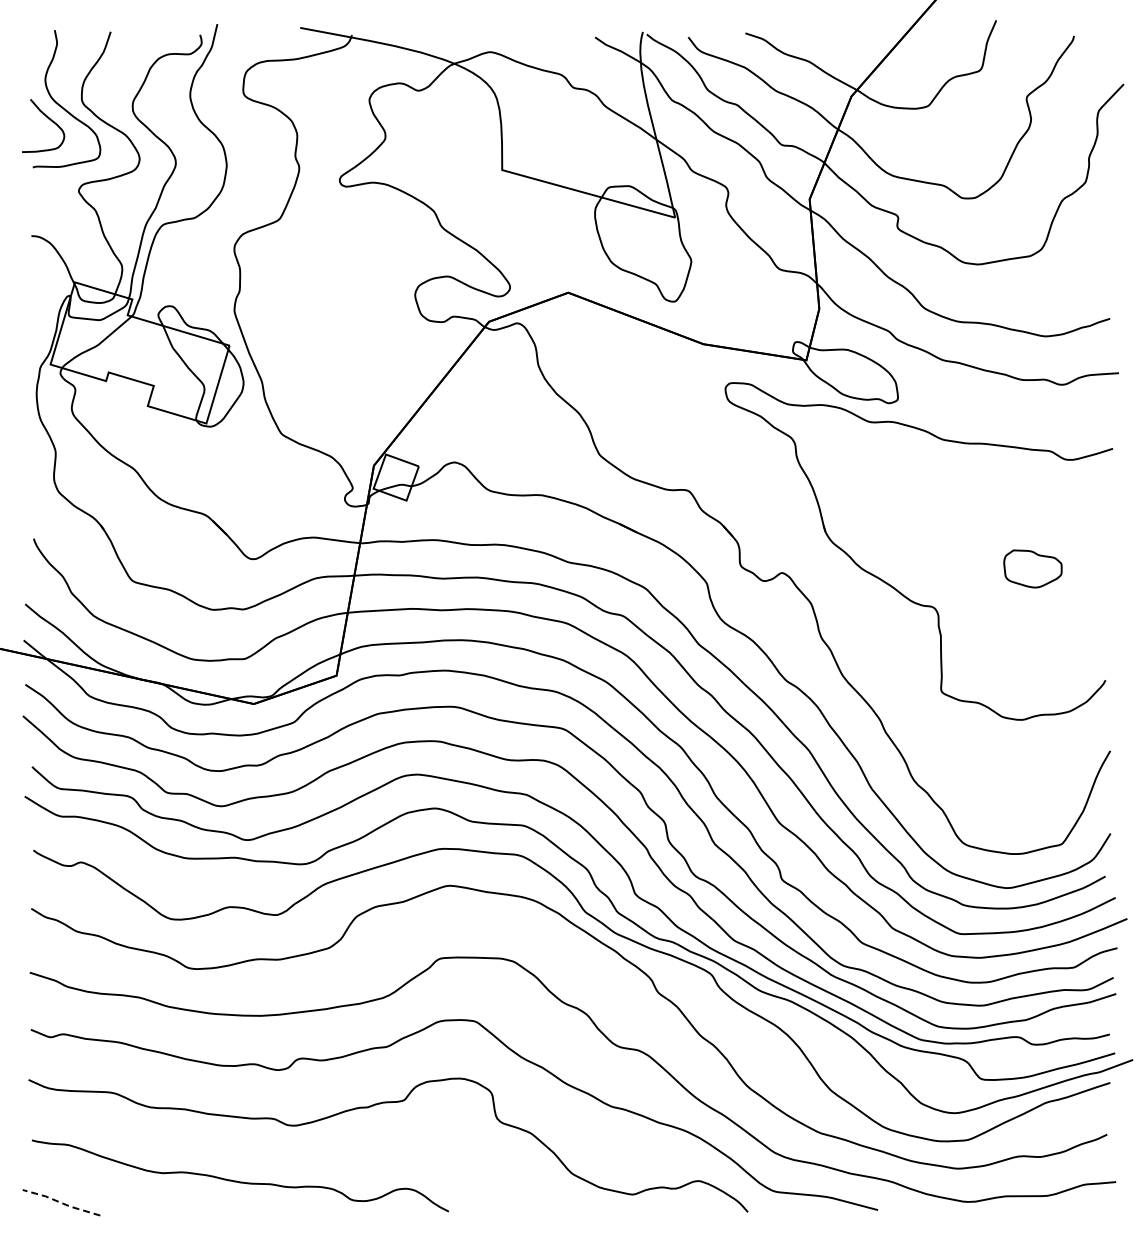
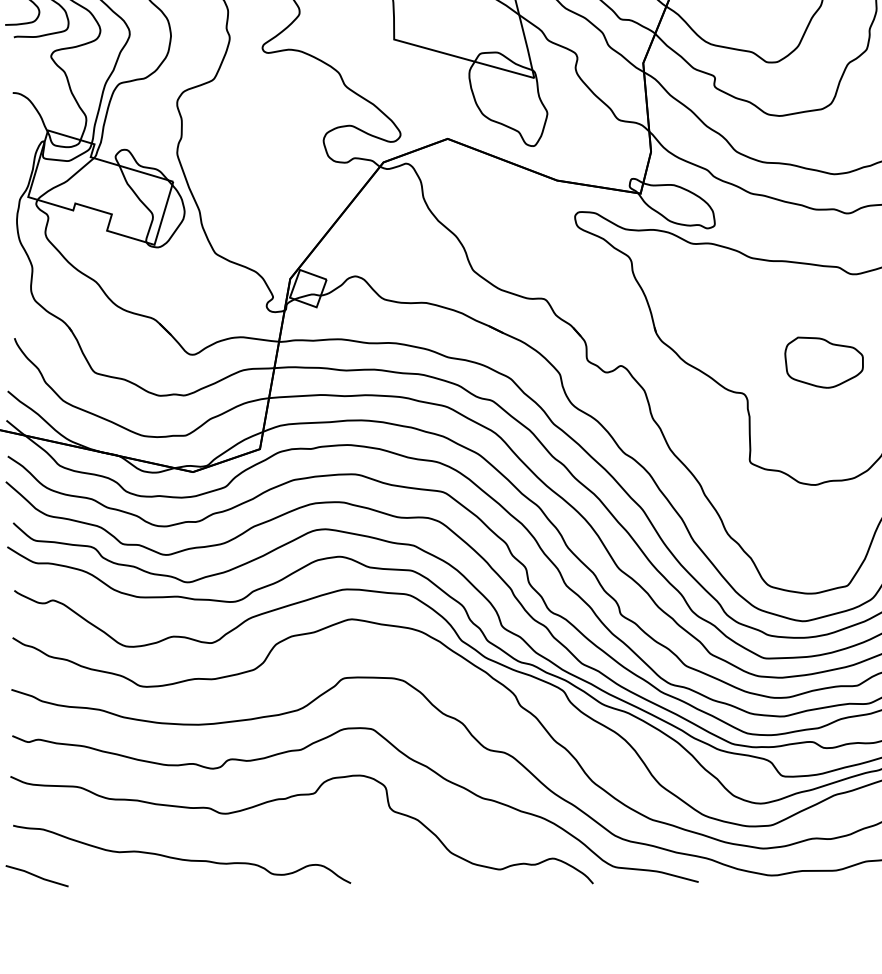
part: (1032, 568) -> (823, 362), size x1.67
line: (61, 1202) -> (37, 875), dashed -> solid

